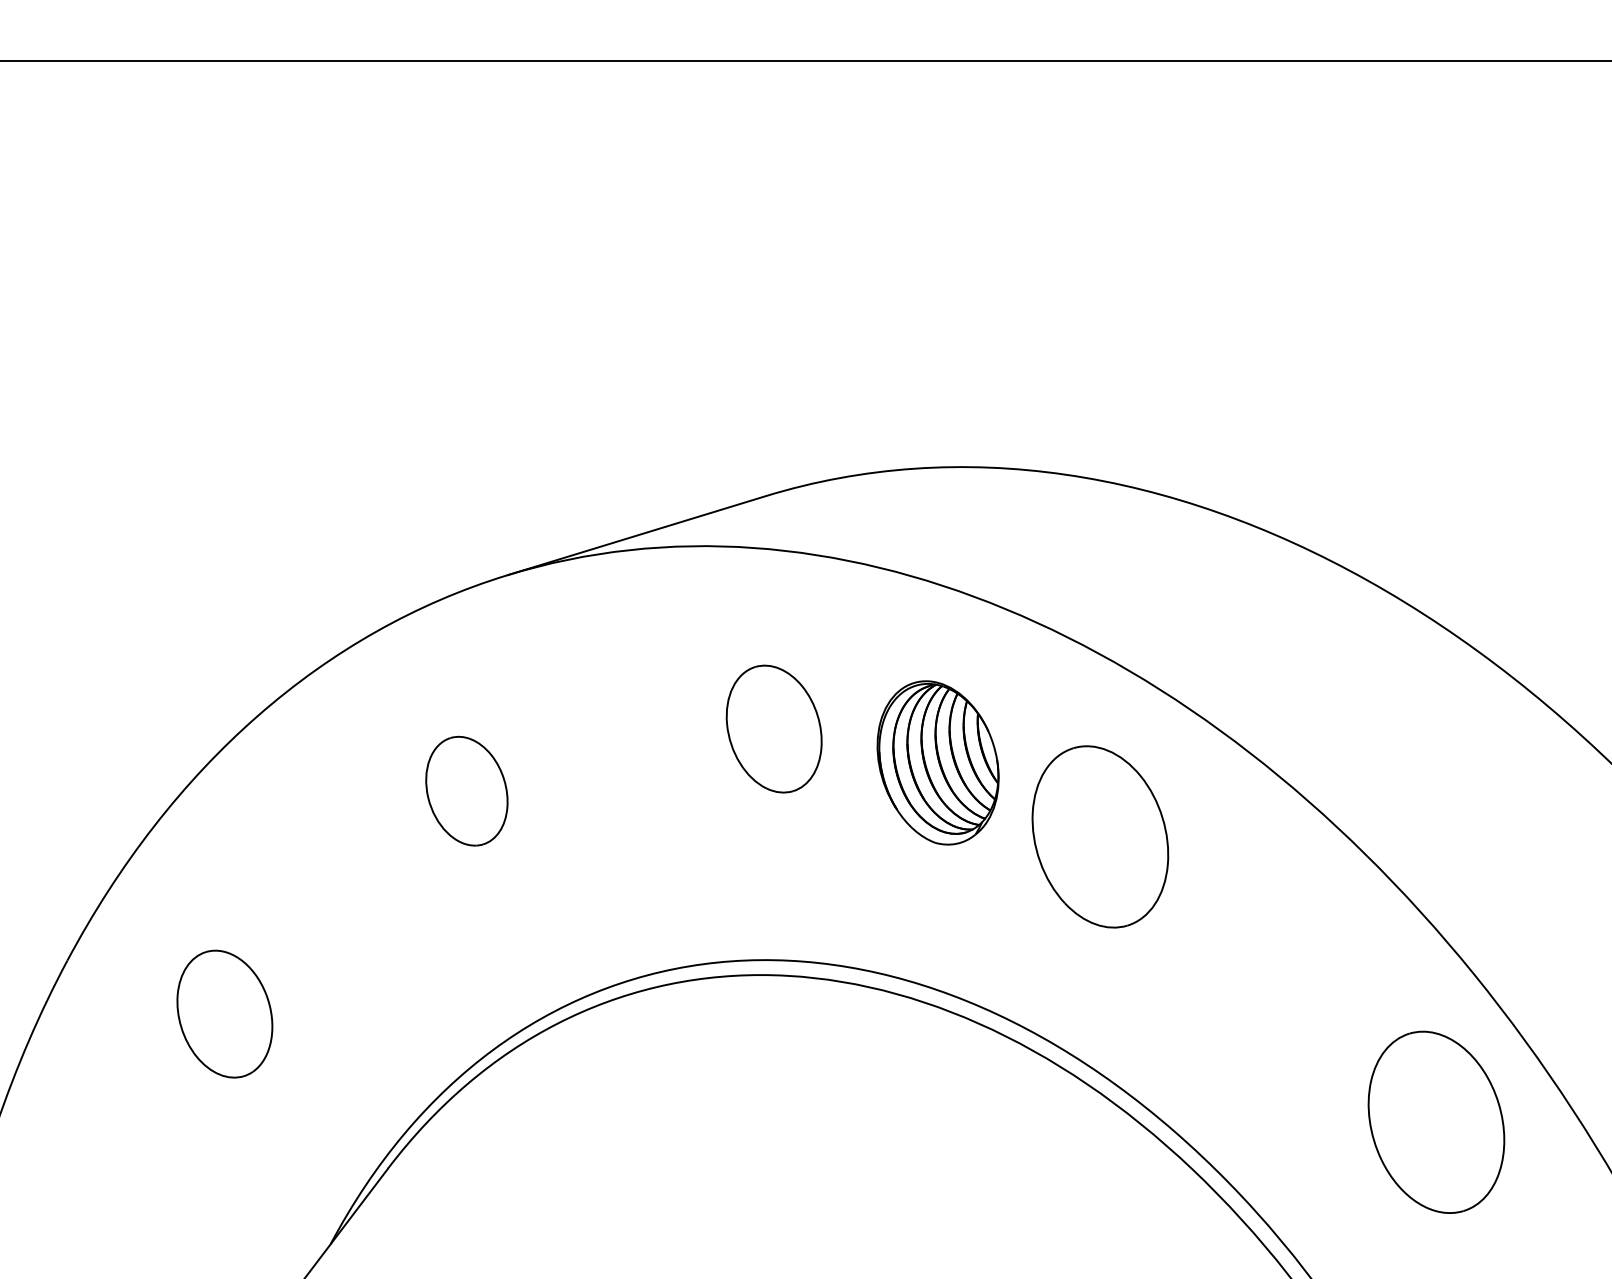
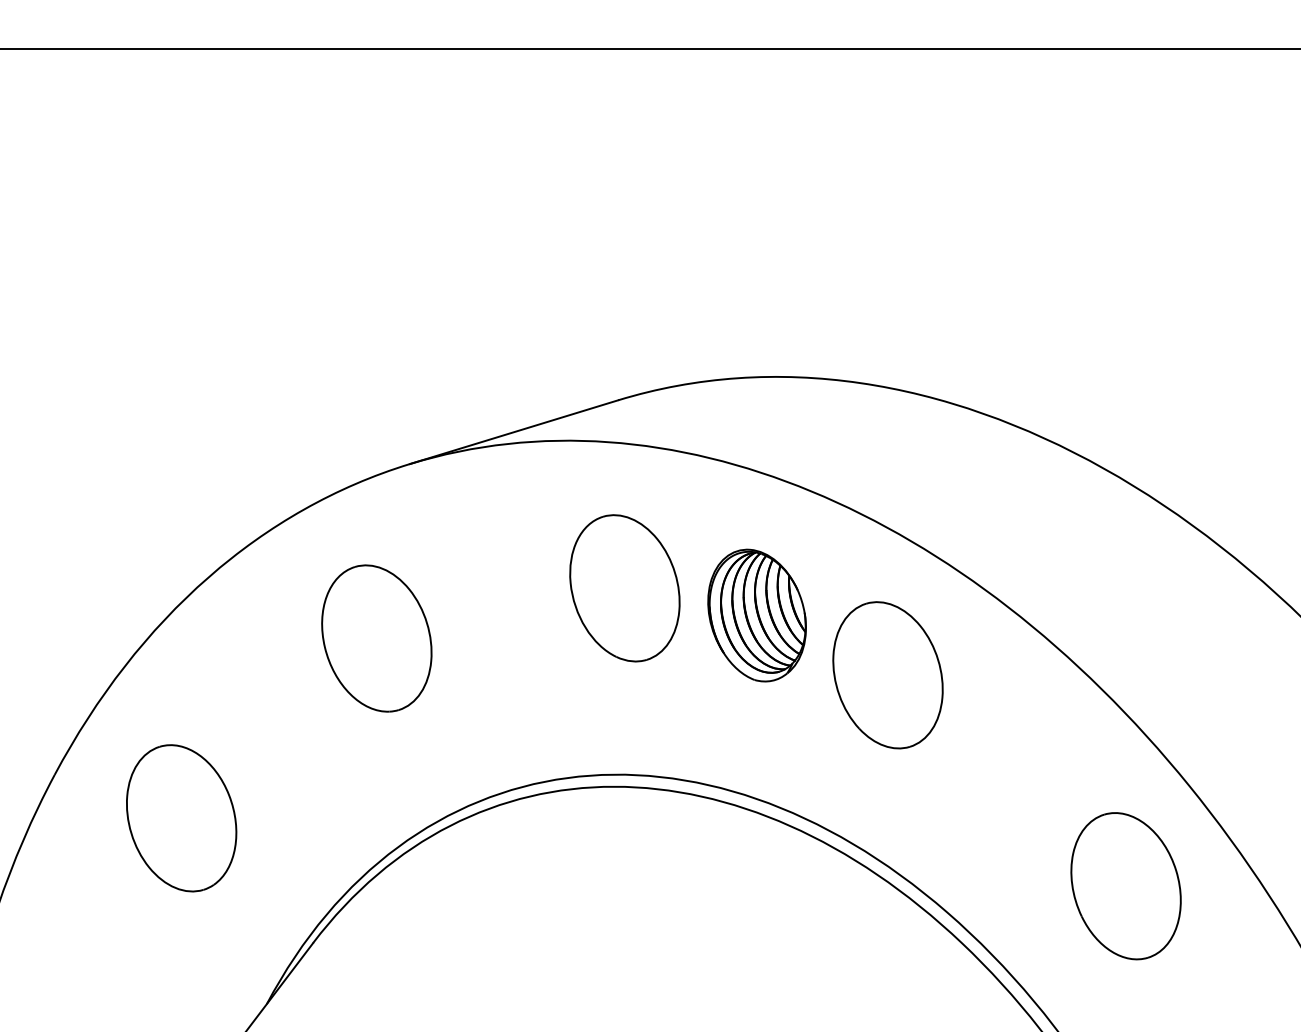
part: (773, 728) -> (624, 587), size x1.43
part: (466, 790) -> (376, 637), size x1.67
part: (224, 1013) -> (181, 817), size x1.43
part: (1436, 1121) -> (1126, 885), moved

